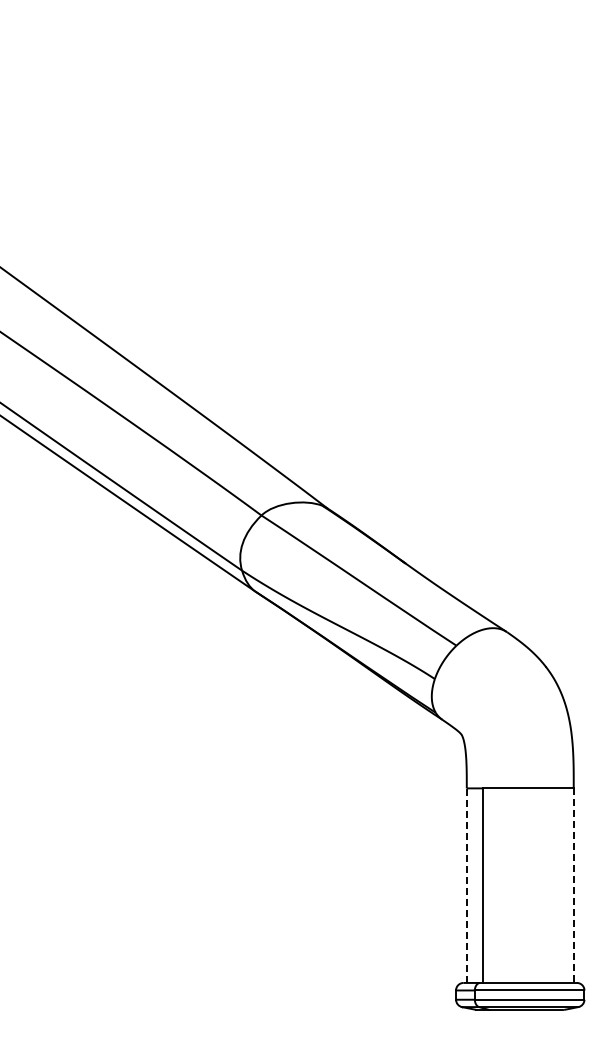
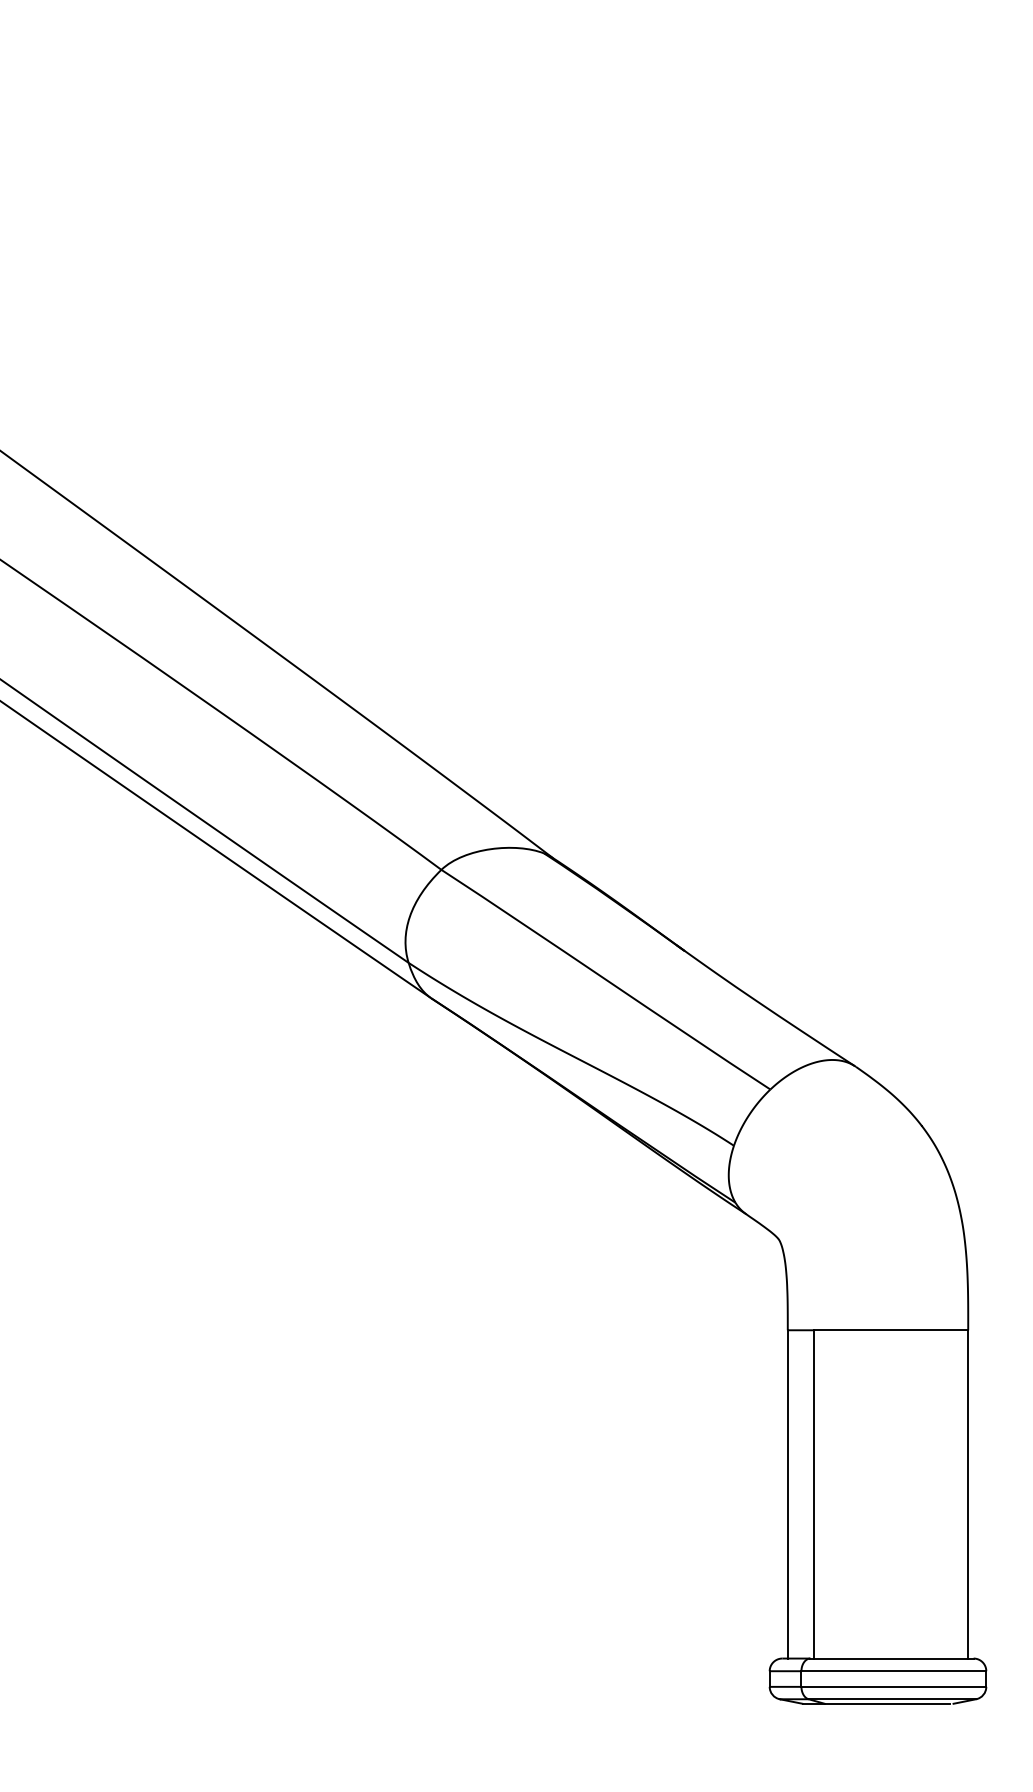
line: (466, 885) -> (787, 1494), dashed -> solid
line: (573, 886) -> (967, 1495), dashed -> solid

